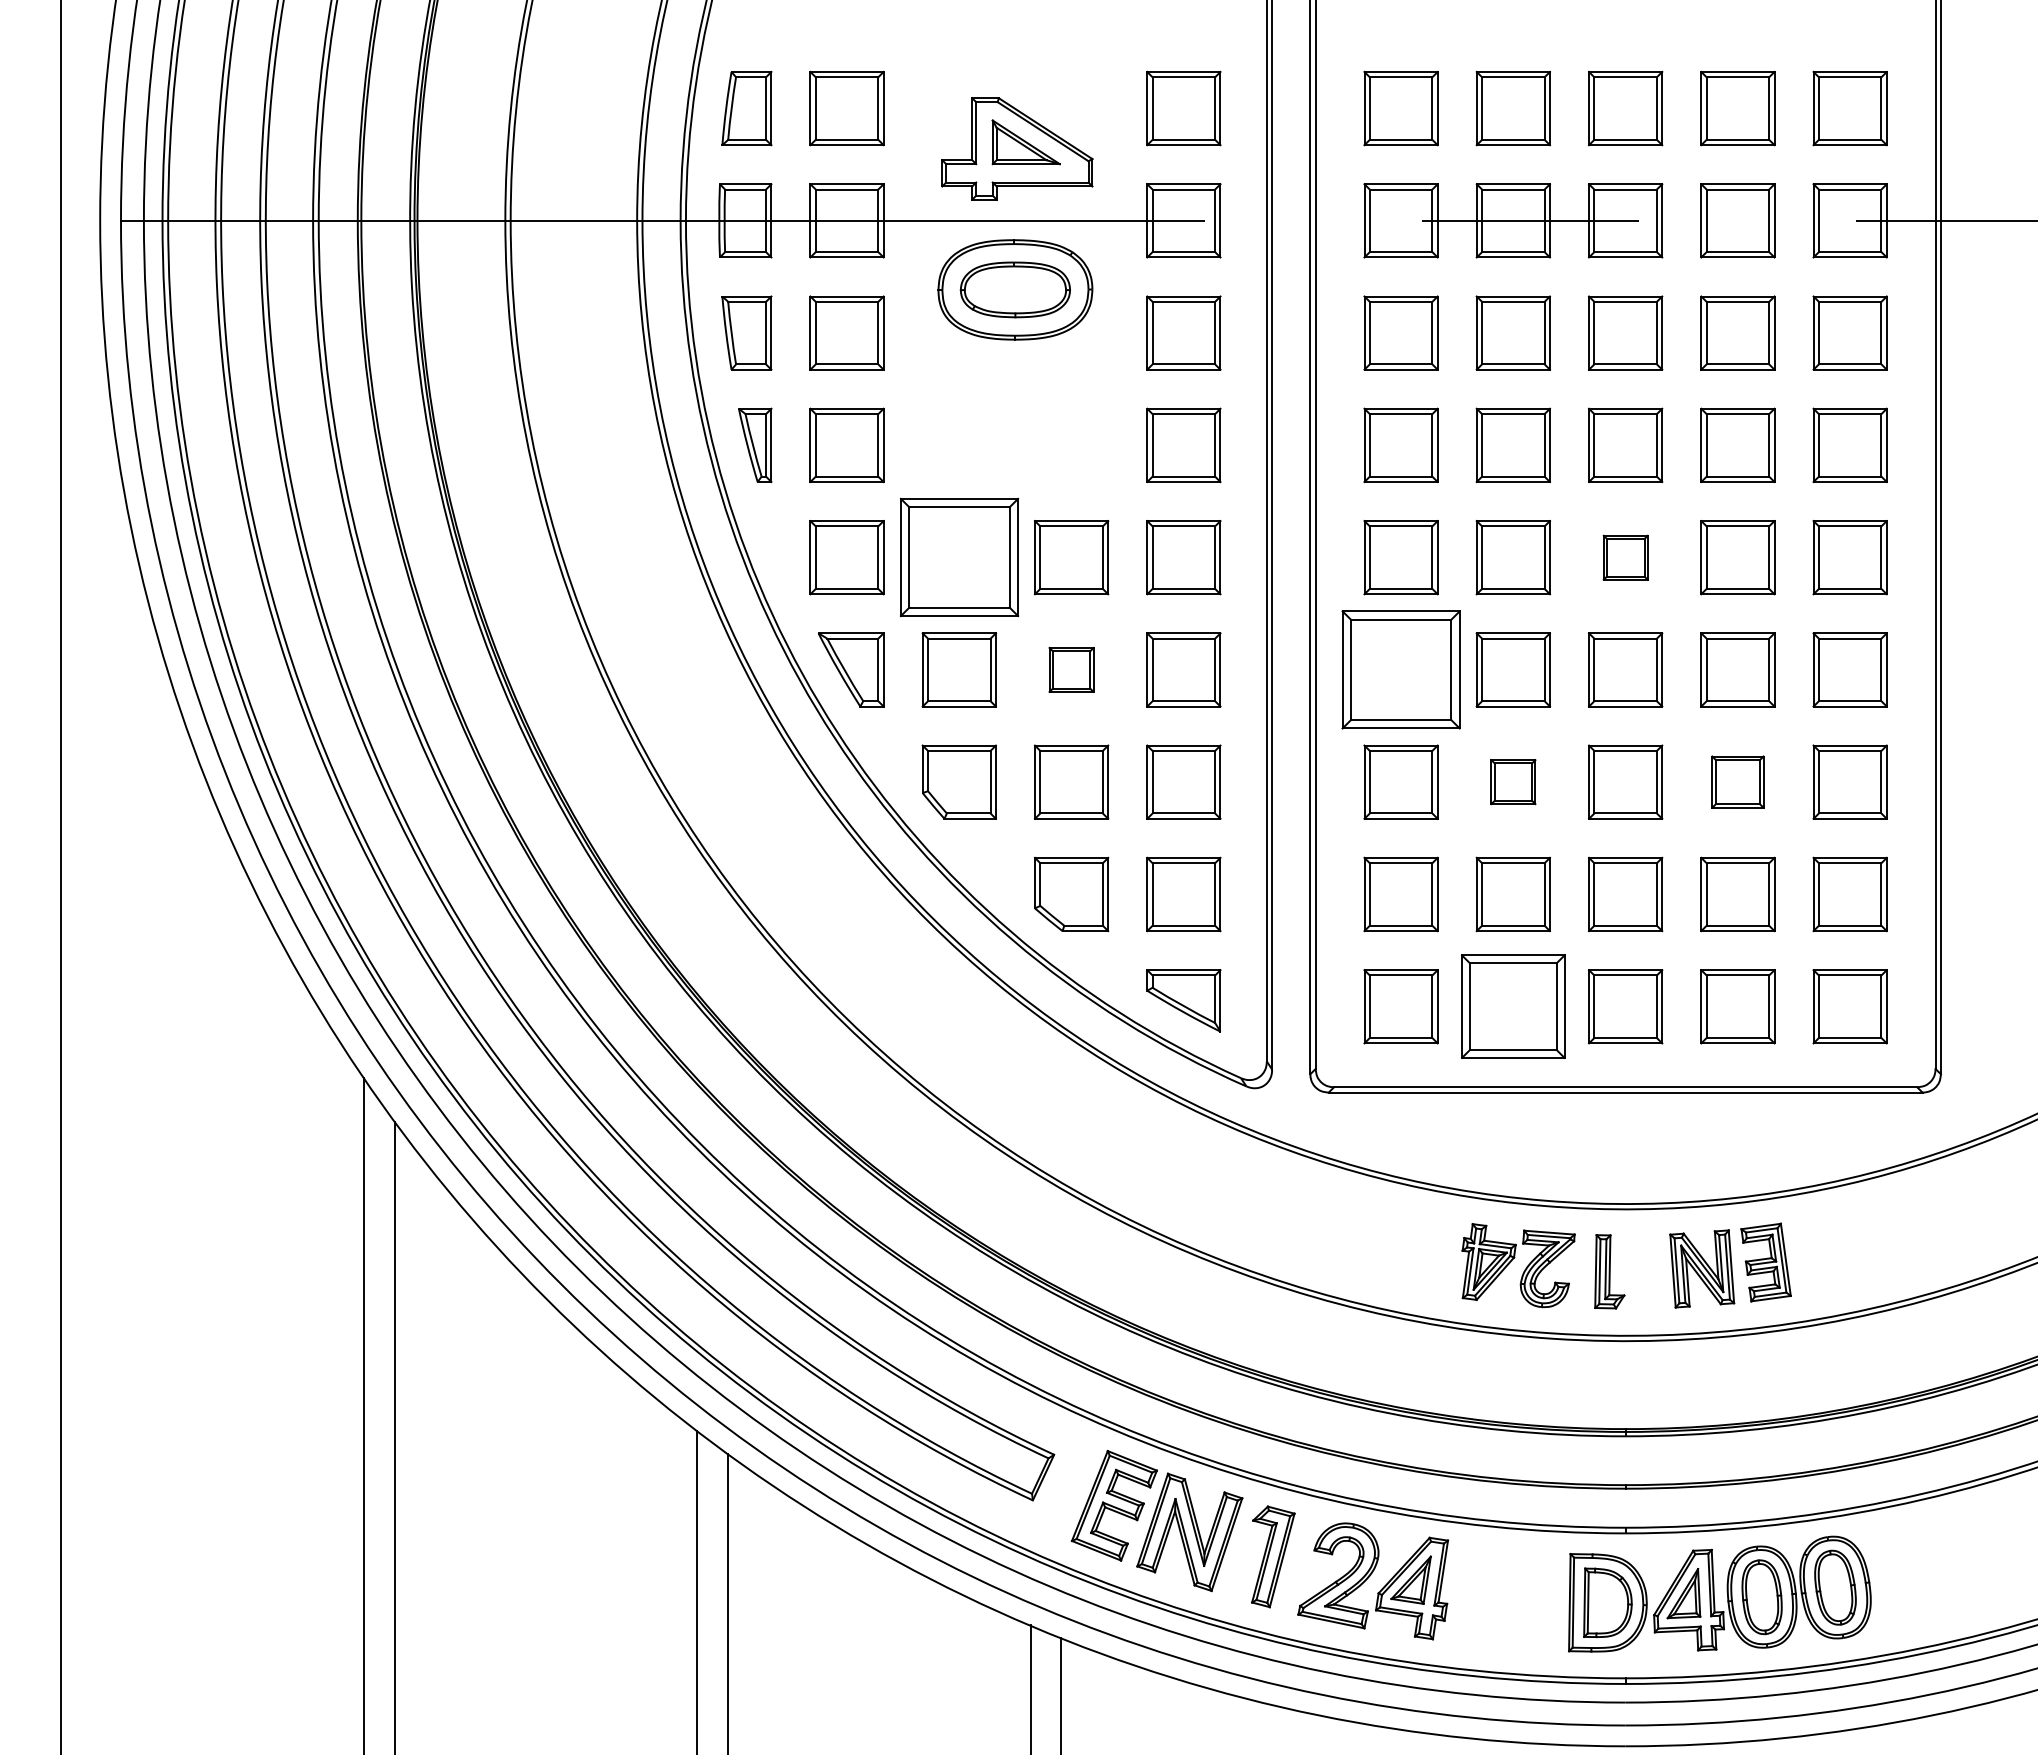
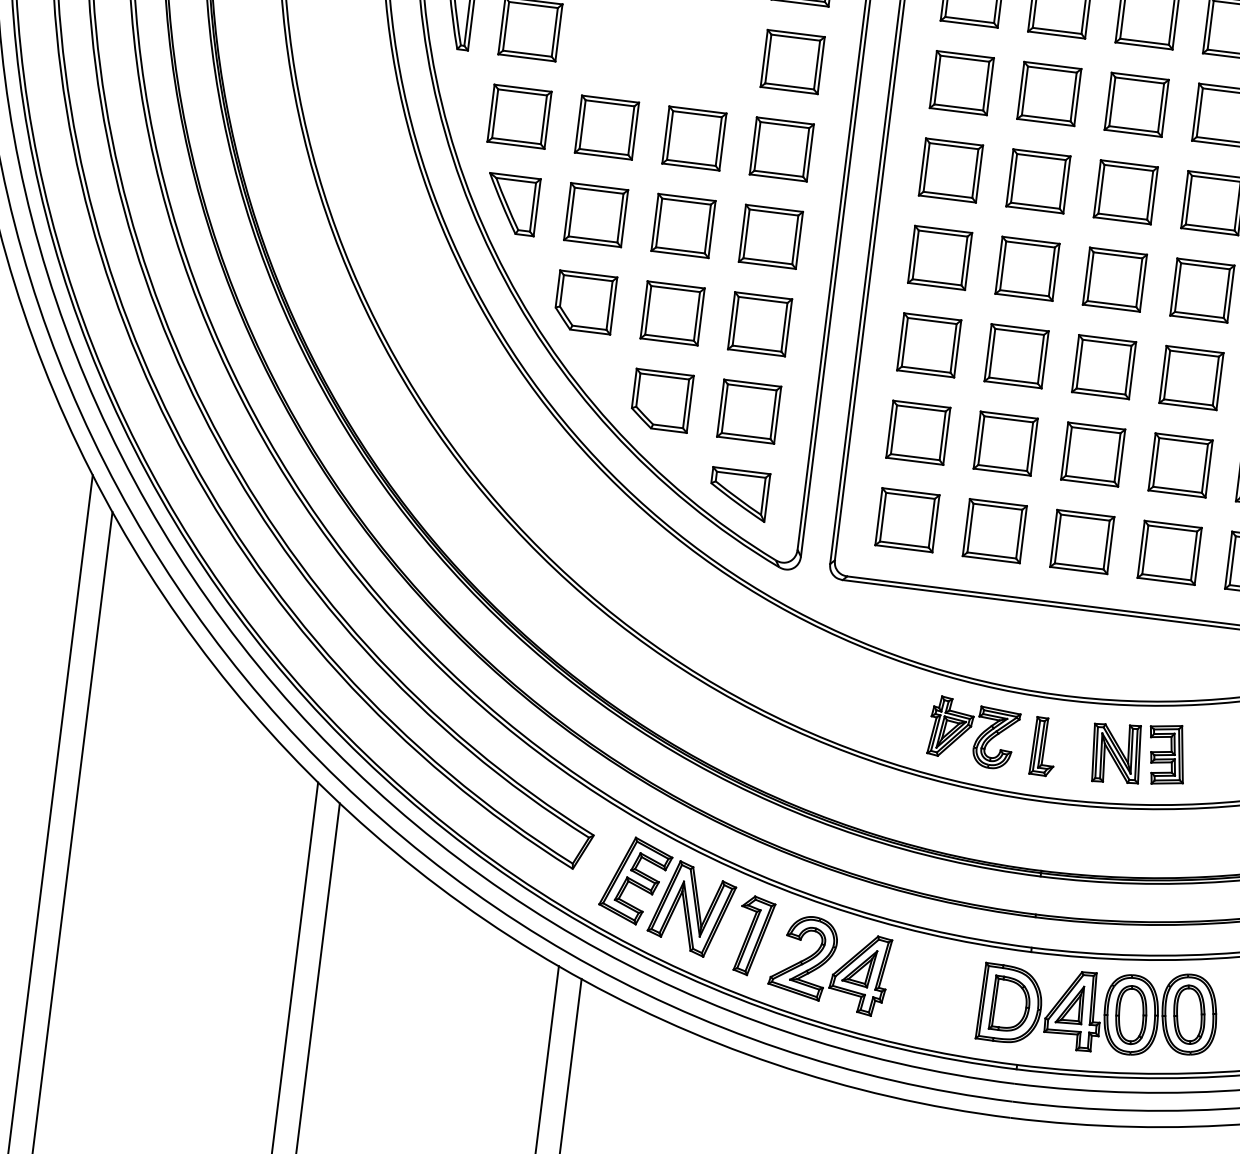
part: (958, 557) -> (606, 127), size x0.62
part: (1625, 557) -> (1125, 192), size x1.67
part: (1071, 669) -> (683, 225), size x1.67
part: (1400, 669) -> (939, 257), size x0.62
part: (1513, 781) -> (1016, 355), size x1.67
part: (1737, 781) -> (1191, 377), size x1.43
part: (1513, 1006) -> (994, 530), size x0.71

